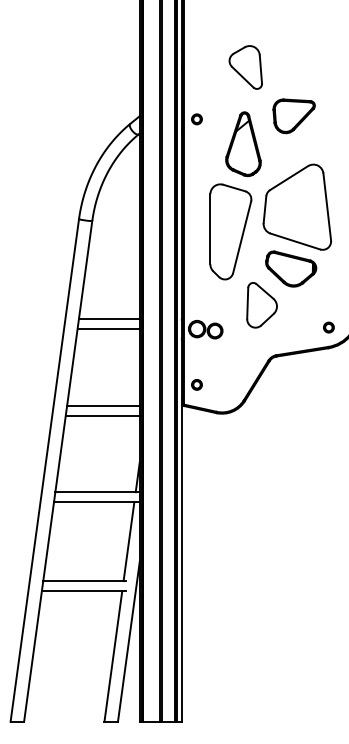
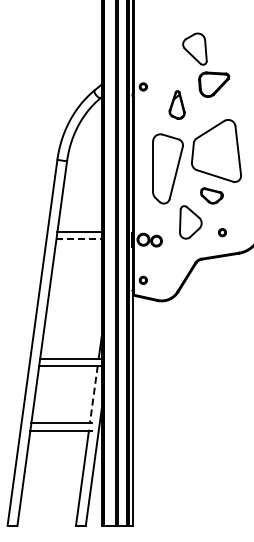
part: (245, 66) -> (194, 48), moved
part: (242, 143) -> (176, 104), size x0.6
part: (290, 268) -> (211, 195), size x0.6
part: (327, 327) -> (221, 232), moved
line: (109, 328) -> (79, 239), solid -> dashed
line: (102, 405) -> (74, 295), removed
line: (102, 415) -> (74, 302), removed
line: (128, 541) -> (93, 394), solid -> dashed

